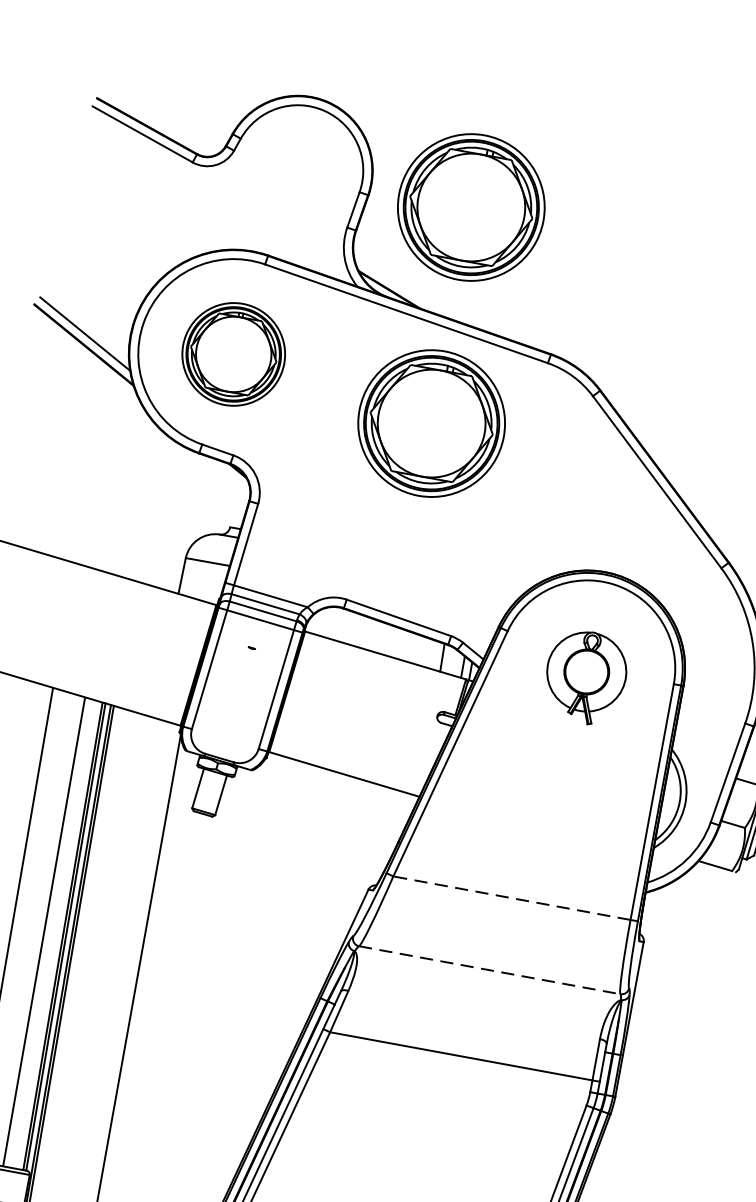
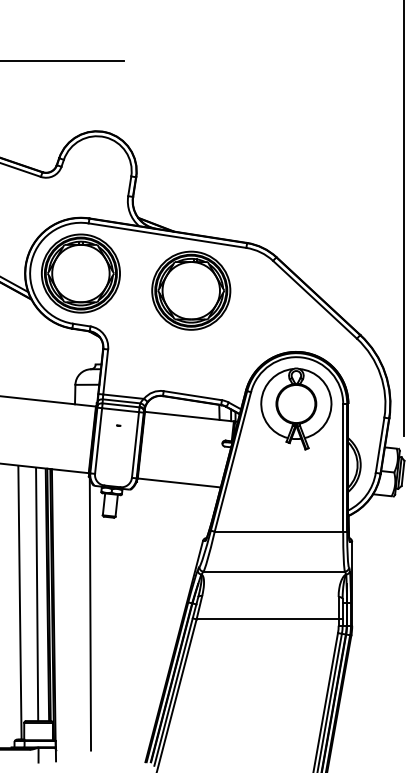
part: (471, 207) -> (191, 173), removed
part: (232, 354) -> (80, 273), size x1.43
part: (586, 676) -> (296, 408), size x1.67
line: (511, 897) -> (278, 531), dashed -> solid
line: (490, 970) -> (274, 571), dashed -> solid

